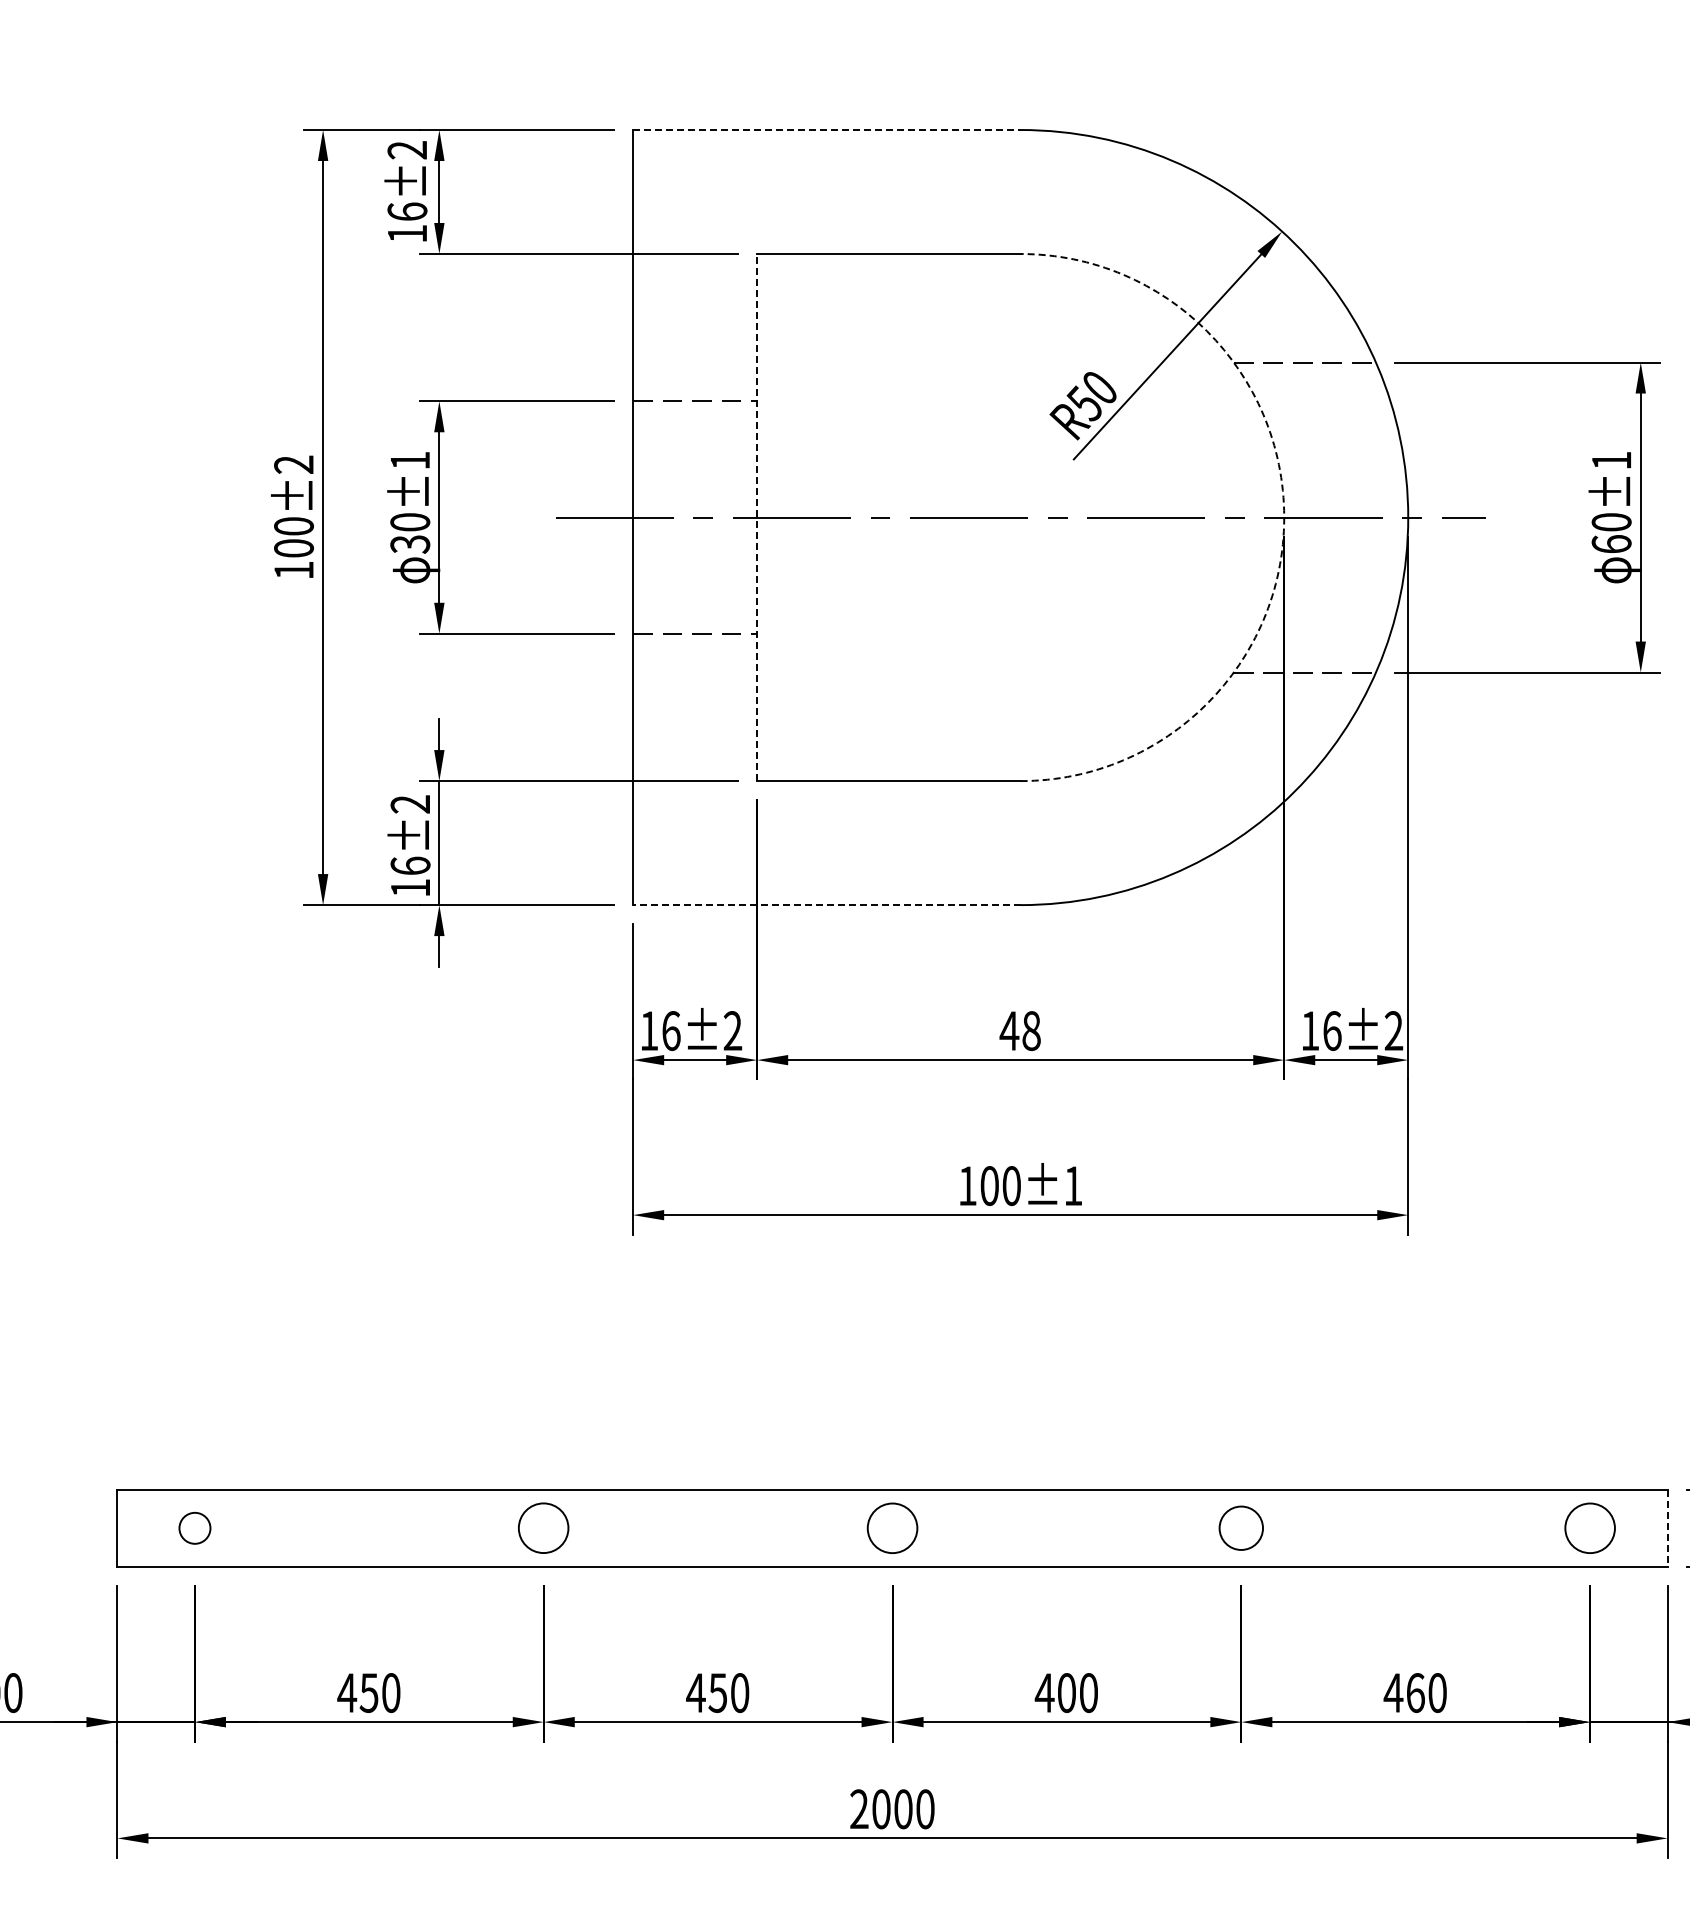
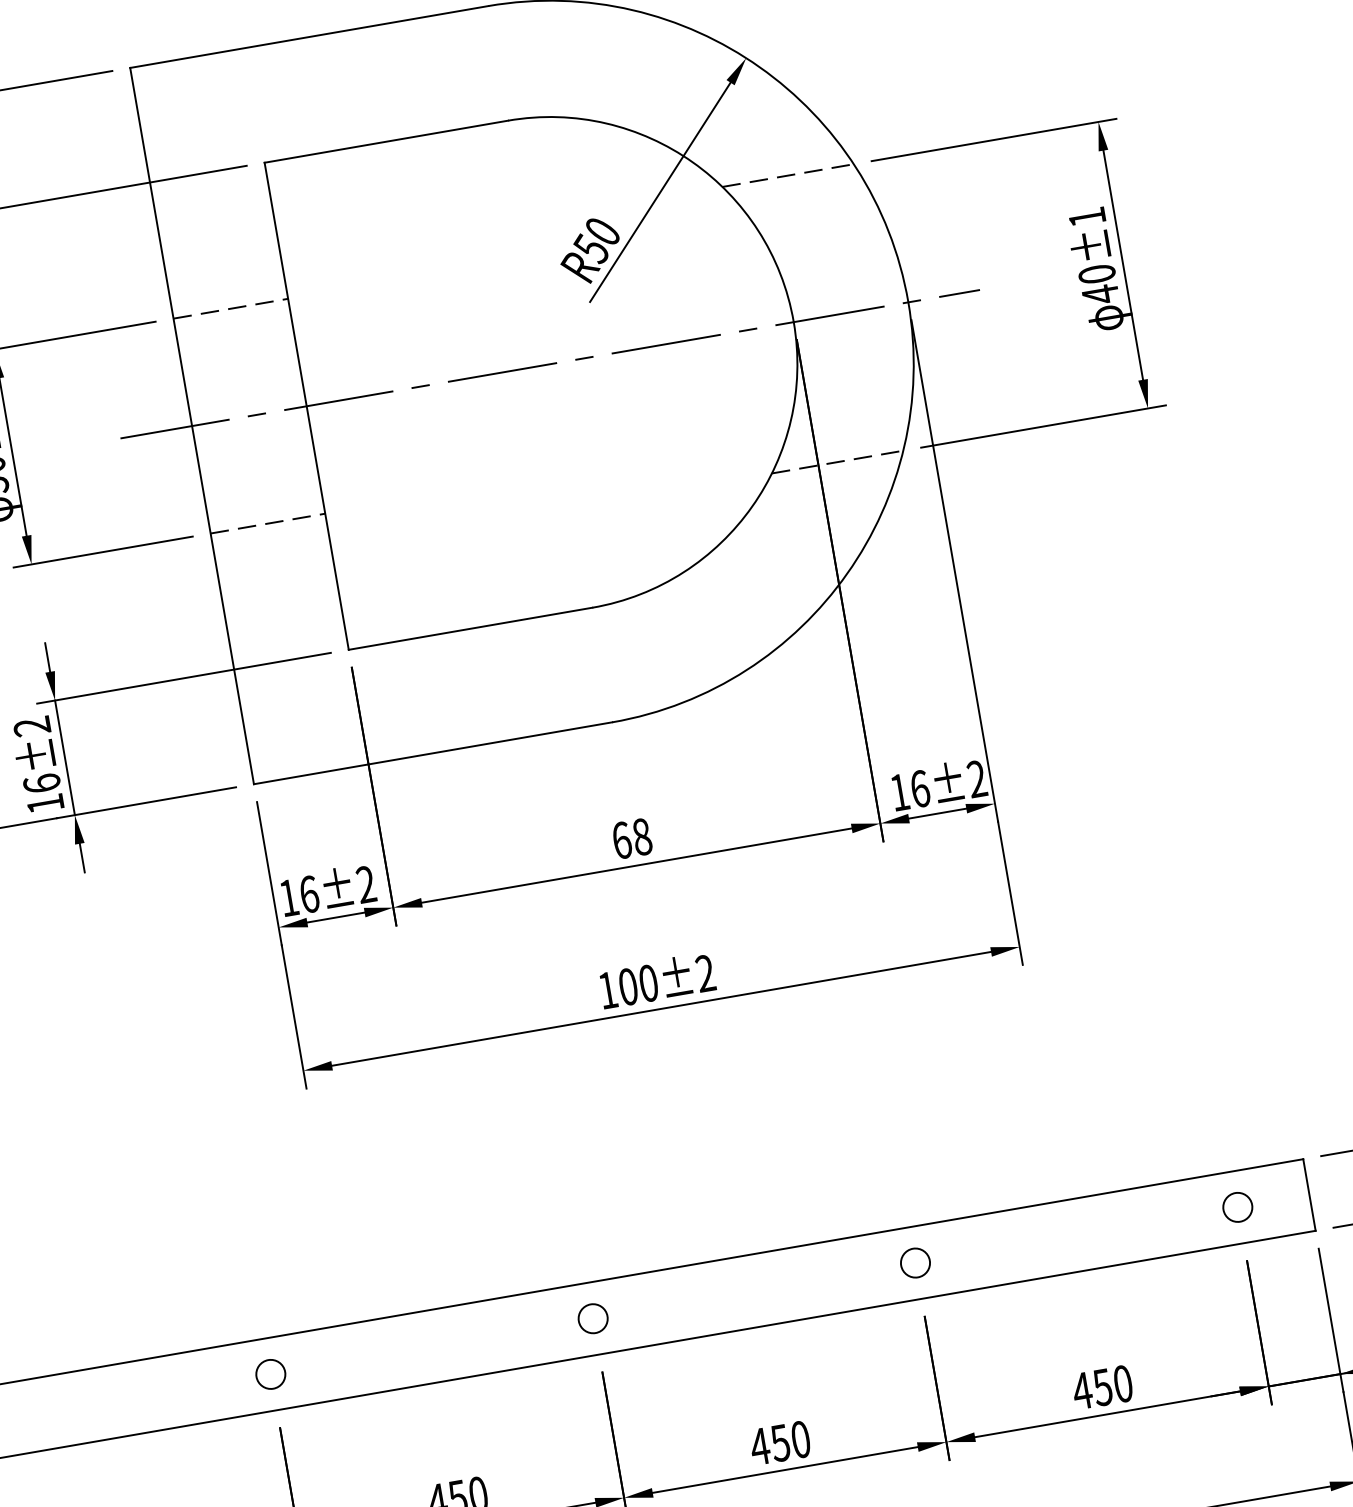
line: (826, 130) -> (308, 37), dashed -> solid
line: (757, 517) -> (307, 406), dashed -> solid
arc: (1284, 517) -> (794, 322), dashed -> solid
text: (1611, 544) -> (1100, 294), 60±1 -> 40±1
line: (826, 905) -> (432, 753), dashed -> solid
text: (1009, 1030) -> (621, 840), 48 -> 68
text: (1073, 1185) -> (705, 973), 100±1 -> 100±2
circle: (892, 1527) -> (592, 1317), size x0.62
circle: (1589, 1527) -> (1237, 1206), size x0.62
circle: (543, 1528) -> (270, 1374), size x0.62
circle: (1241, 1528) -> (915, 1263), size x0.71
line: (1667, 1528) -> (1309, 1195), dashed -> solid
text: (1066, 1692) -> (780, 1442), 400 -> 450
text: (1415, 1692) -> (1102, 1386), 460 -> 450

